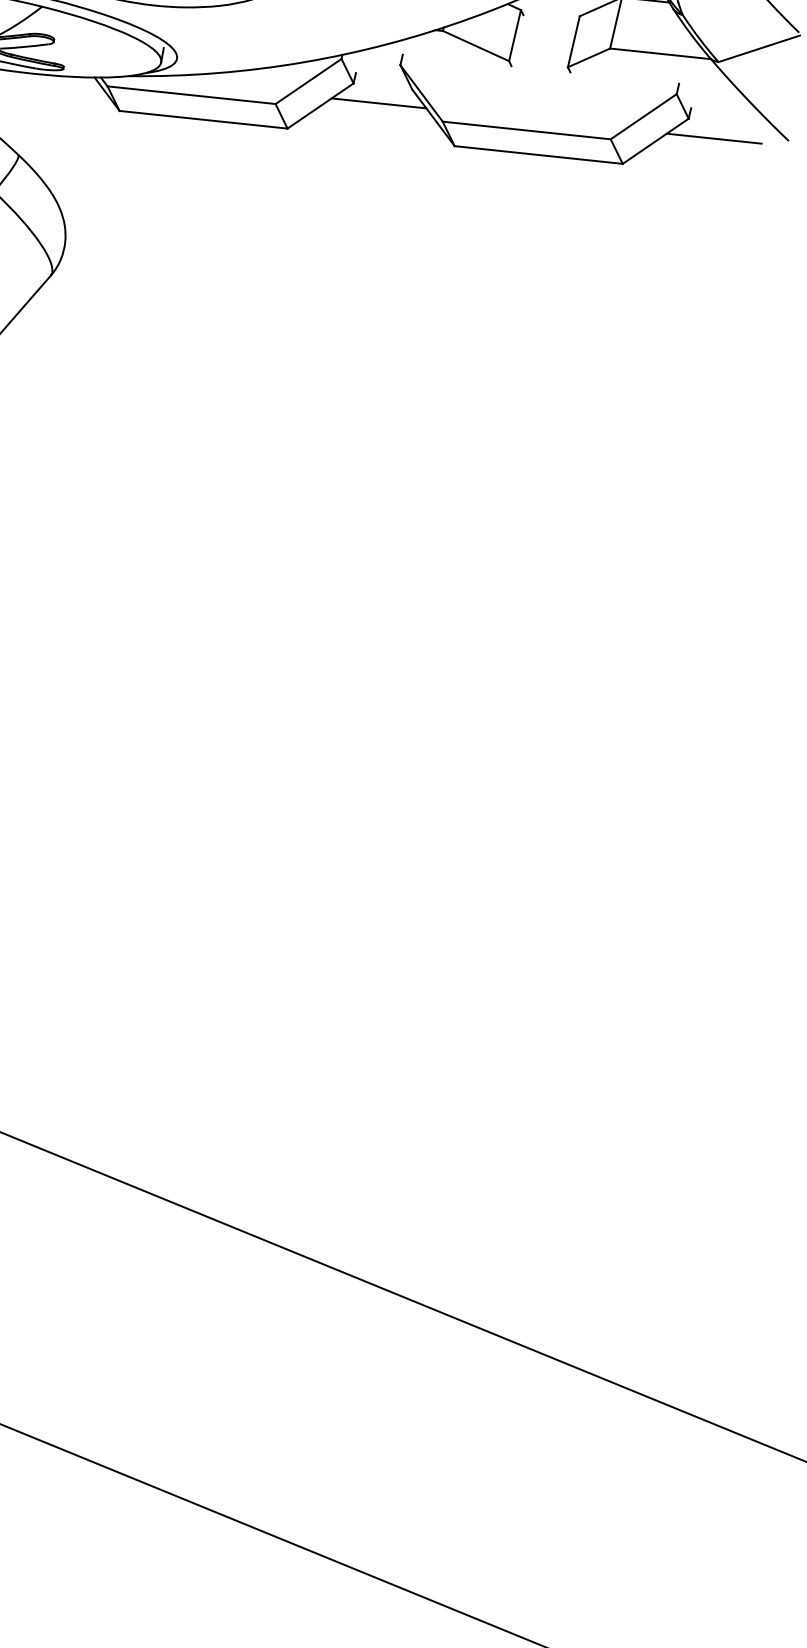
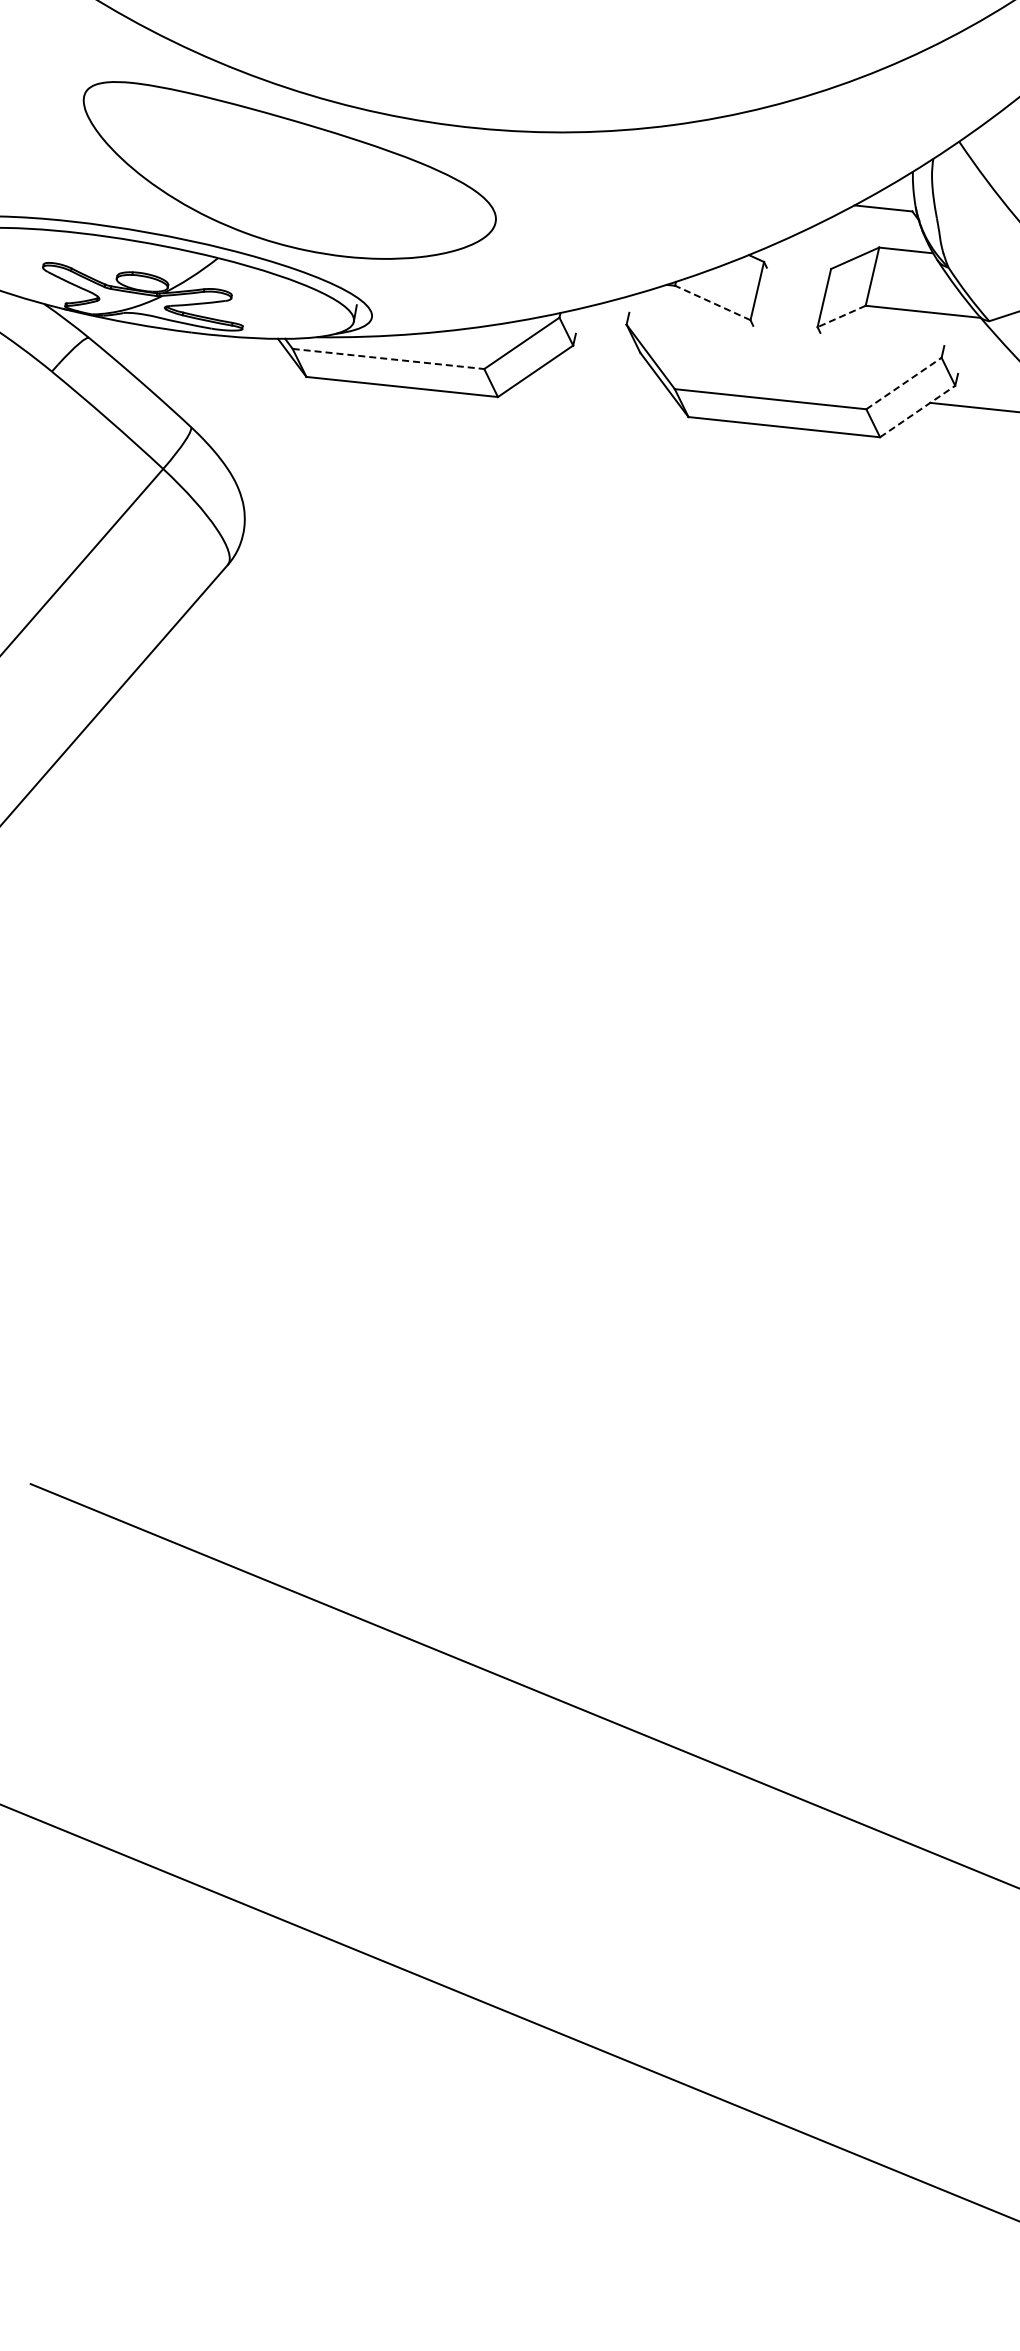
line: (475, 45) -> (712, 302), solid -> dashed
line: (588, 57) -> (841, 316), solid -> dashed
line: (191, 95) -> (388, 359), solid -> dashed
line: (379, 103) -> (602, 368), removed
line: (643, 116) -> (903, 383), solid -> dashed
line: (655, 141) -> (917, 411), solid -> dashed

